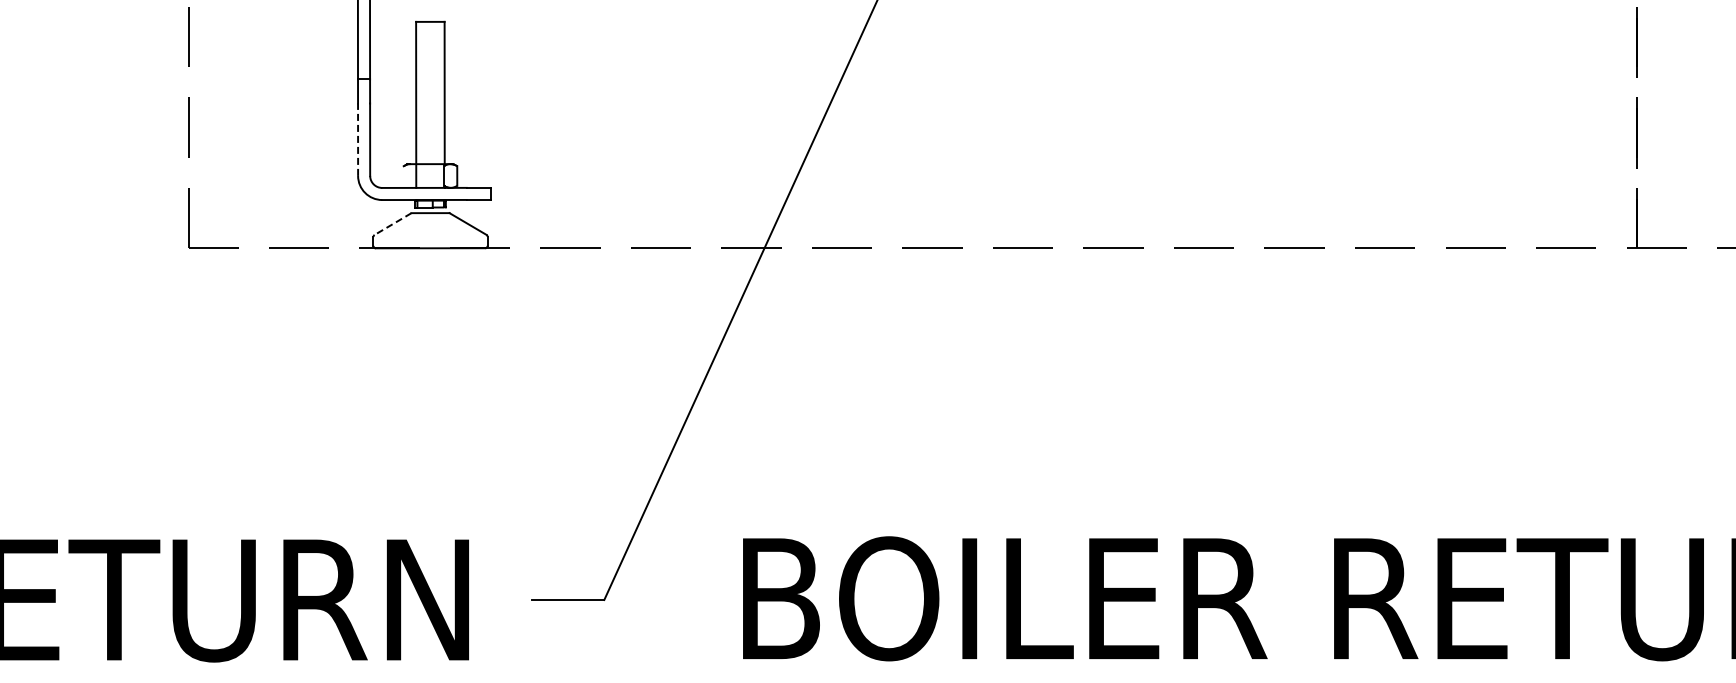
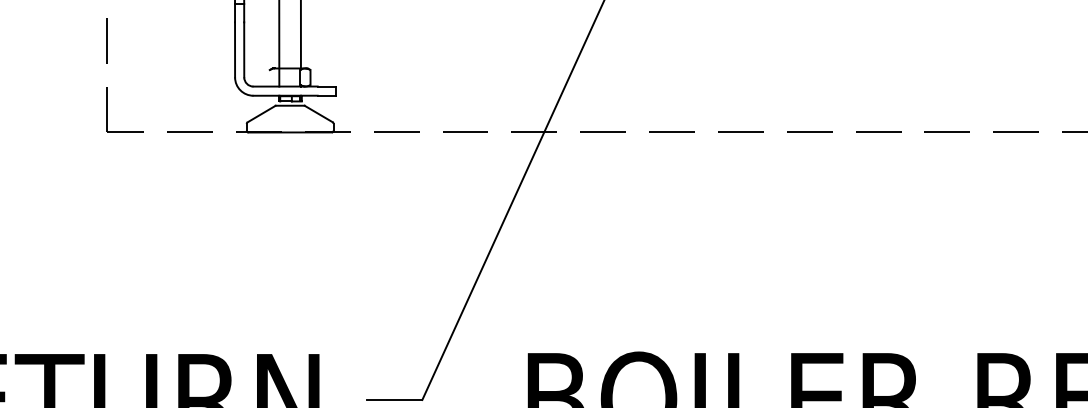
line: (358, 139) -> (235, 49), dashed -> solid
line: (392, 224) -> (261, 114), dashed -> solid

